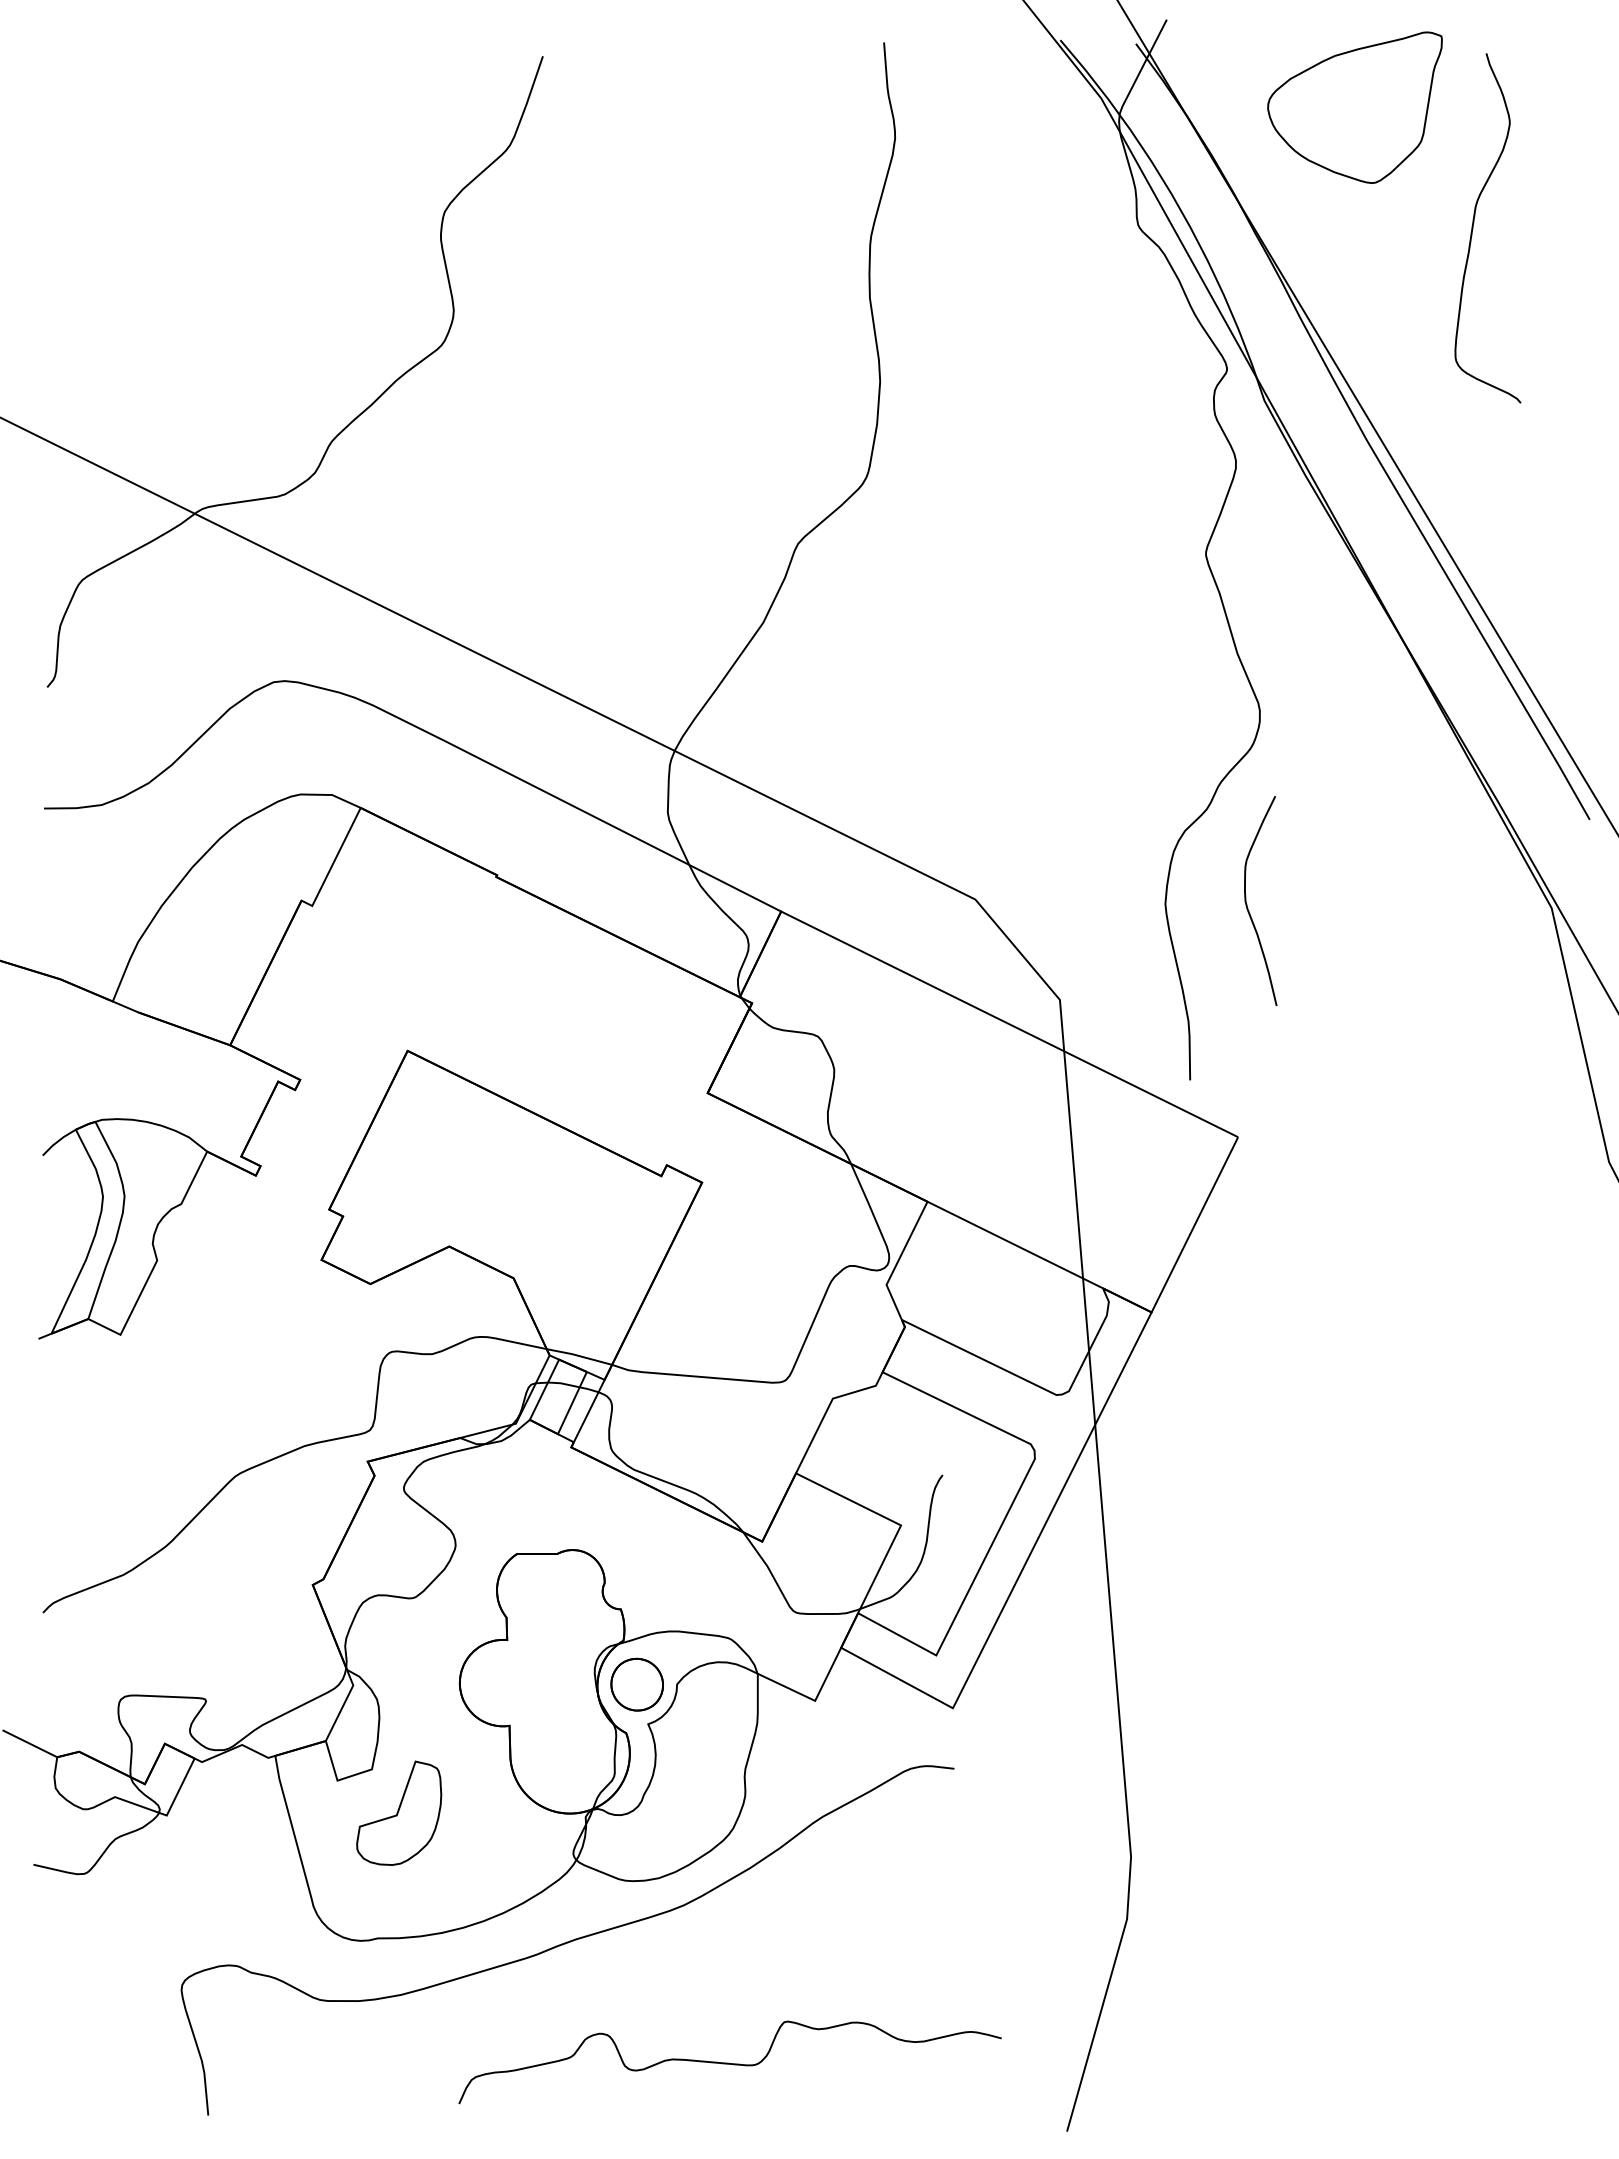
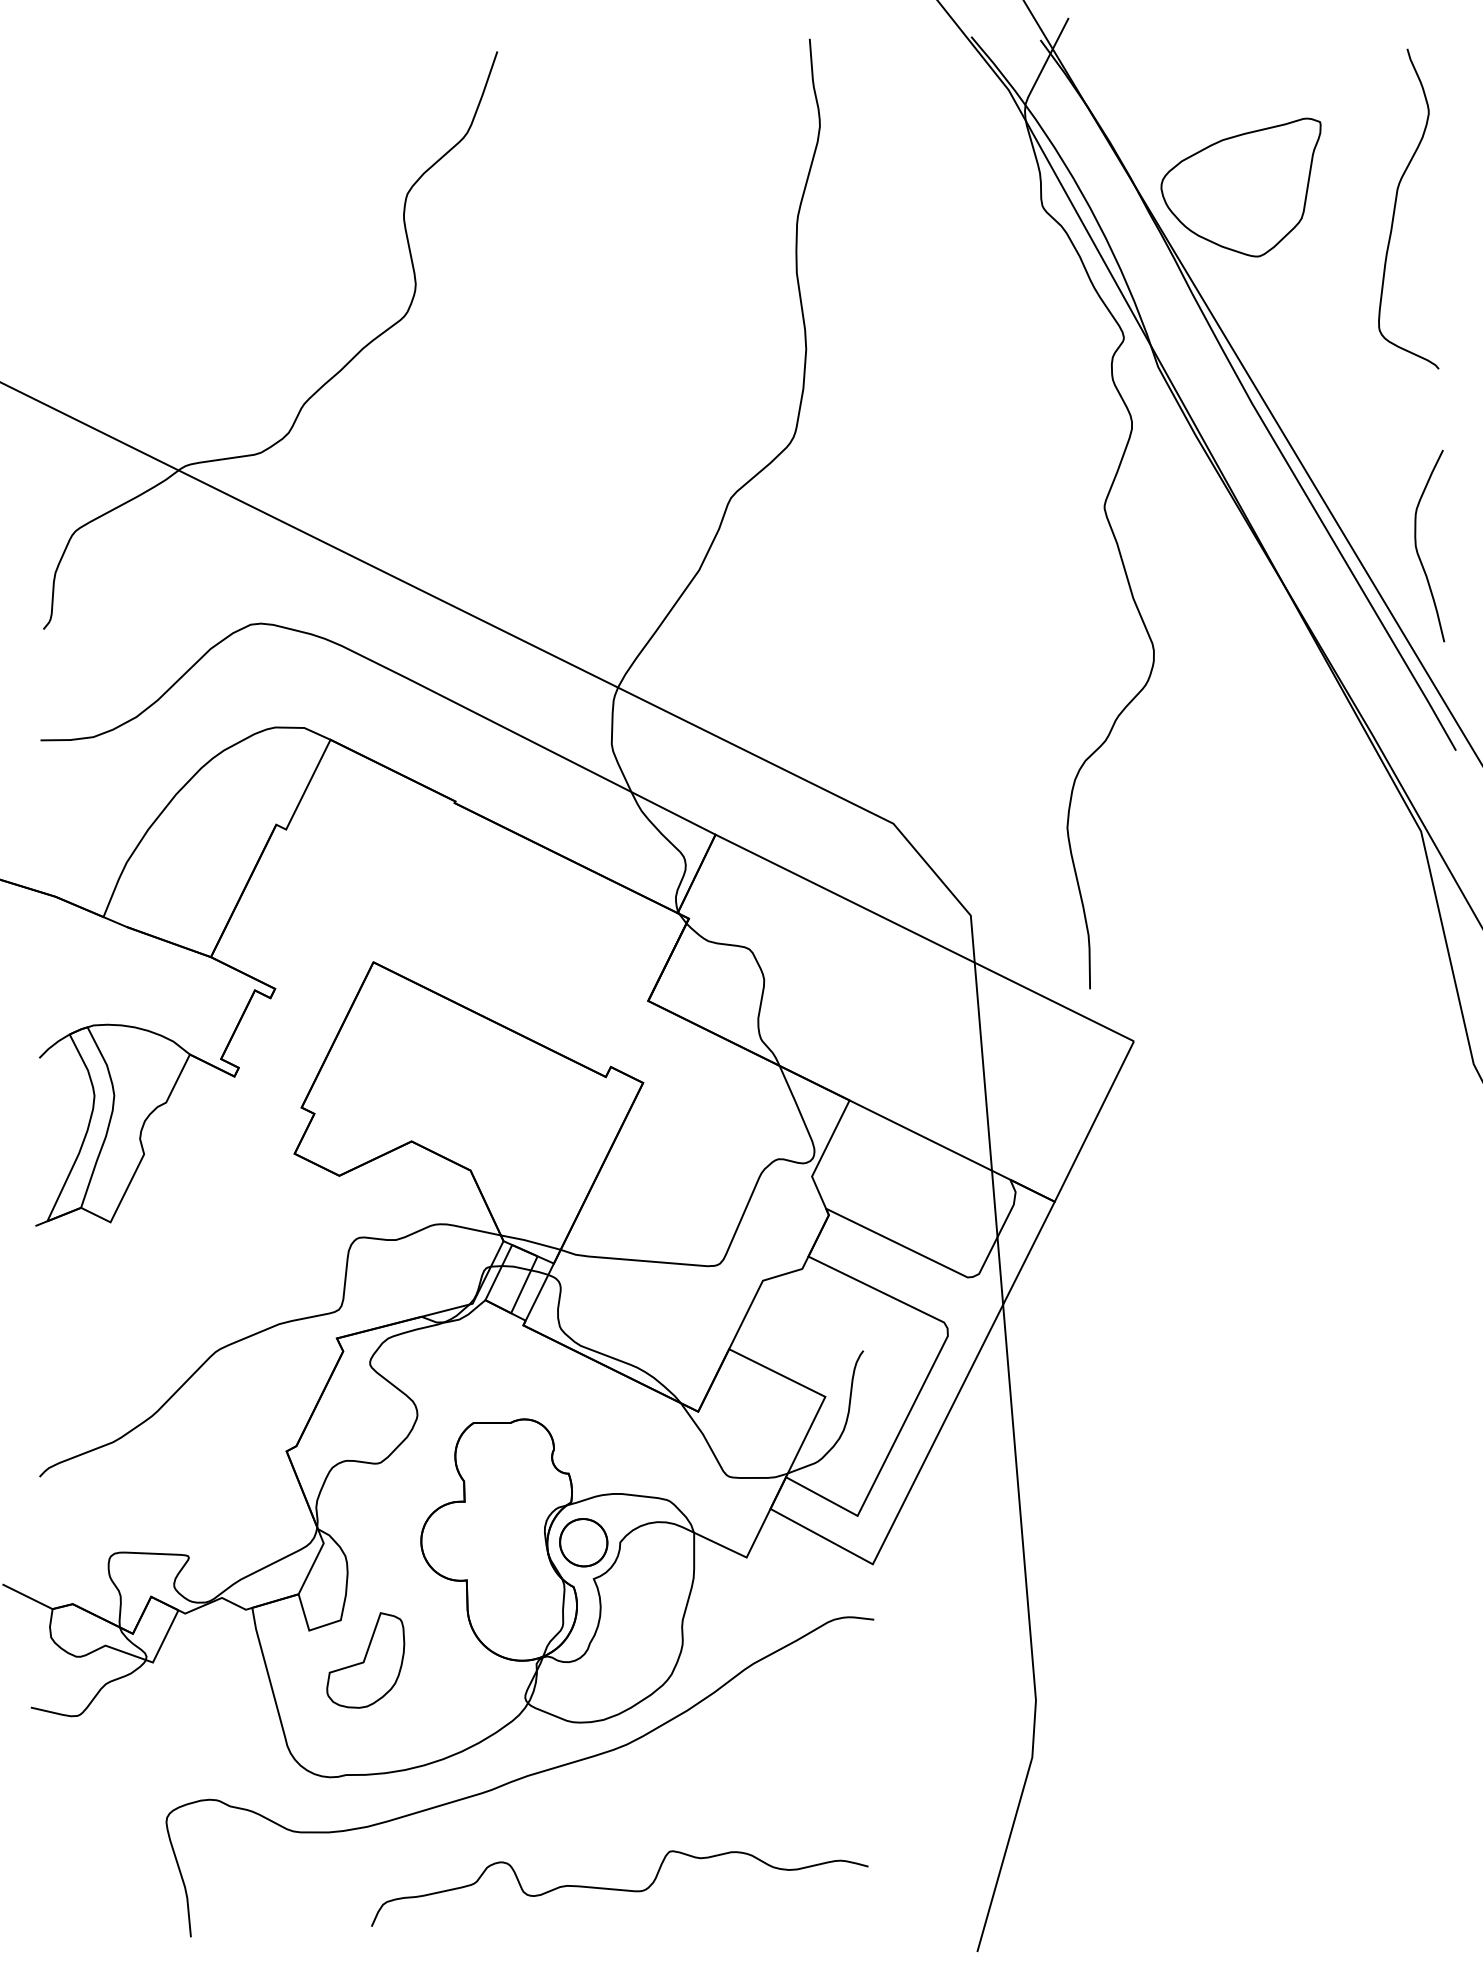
part: (1354, 107) -> (1240, 187), moved
curve: (1474, 223) -> (1396, 204), moved
curve: (1247, 903) -> (1417, 548), moved
curve: (729, 2063) -> (619, 1889), moved

